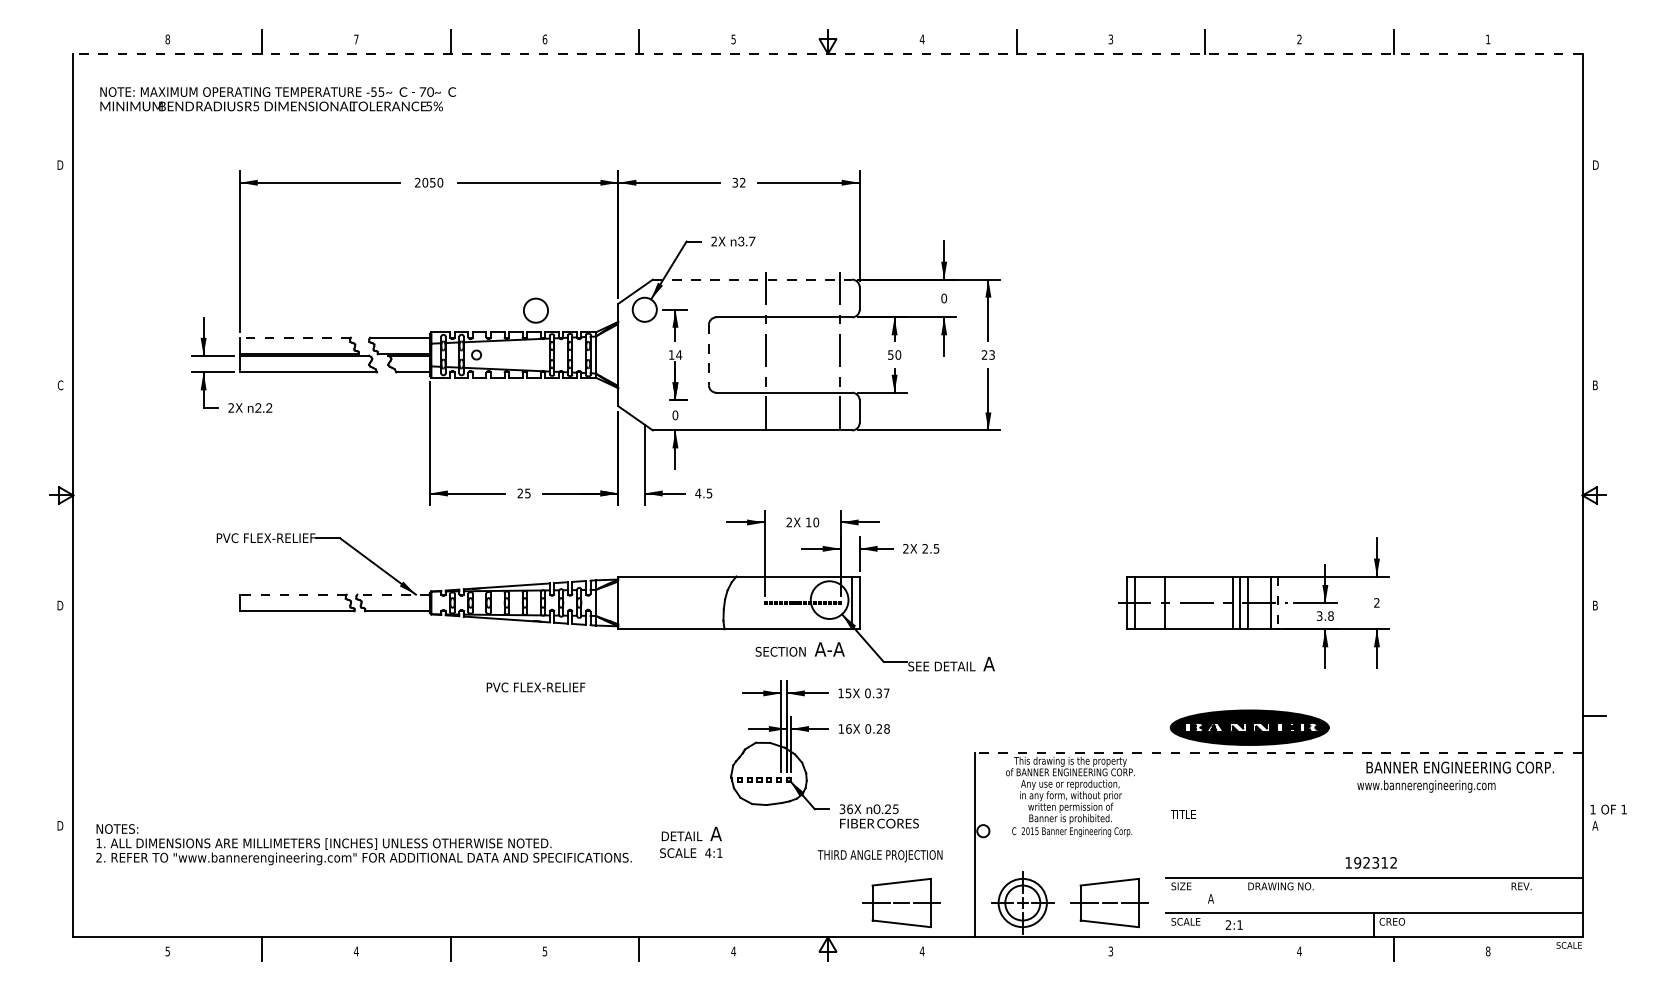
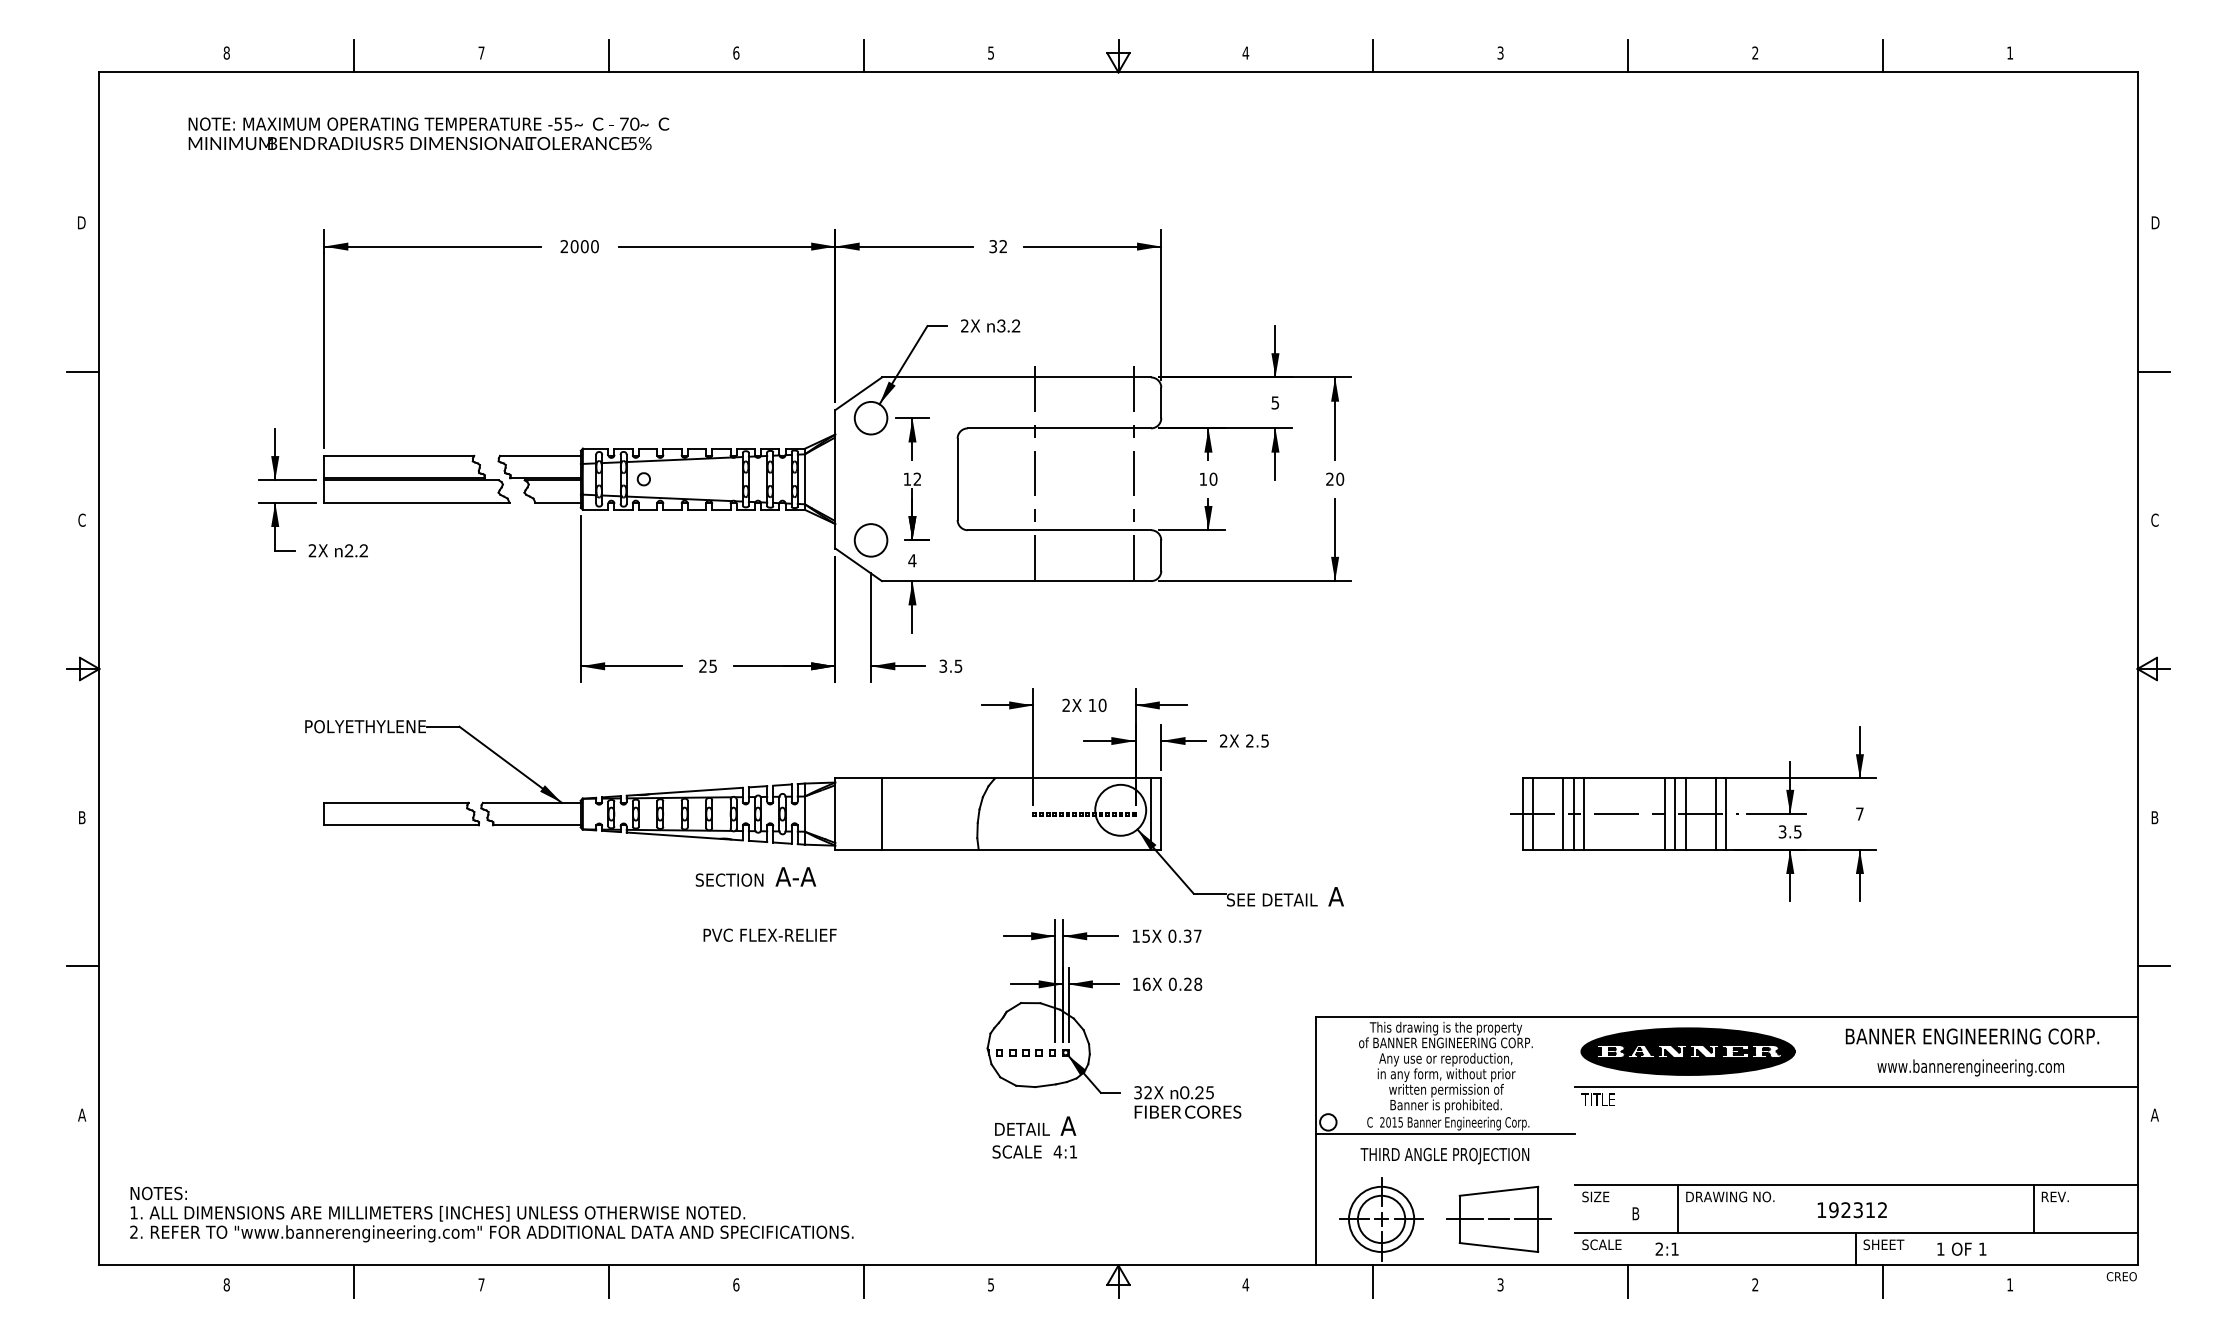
line: (828, 53) -> (1118, 72), dashed -> solid
text: (277, 99) -> (428, 133), moved
text: (432, 182) -> (584, 246), 2050 -> 2000
text: (751, 241) -> (1015, 325), 3.7 -> 3.2
line: (61, 275) -> (83, 371), added
line: (1594, 275) -> (2153, 371), added
line: (752, 279) -> (1016, 377), dashed -> solid
text: (944, 298) -> (1275, 402), 0 -> 5
circle: (535, 310) -> (870, 540), moved
line: (294, 337) -> (398, 455), dashed -> solid
text: (679, 354) -> (917, 478), 14 -> 12
text: (890, 354) -> (1202, 478), 50 -> 10
text: (992, 354) -> (1340, 478), 23 -> 20
line: (708, 355) -> (957, 479), dashed -> solid
text: (1595, 384) -> (2154, 519), B -> C
text: (675, 415) -> (912, 560), 0 -> 4
text: (698, 492) -> (943, 665), 4.5 -> 3.5
text: (266, 538) -> (359, 726), PVC FLEX-RELIEF -> POLYETHYLENE
line: (292, 594) -> (395, 802), dashed -> solid
line: (393, 594) -> (531, 802), dashed -> solid
line: (652, 602) -> (881, 813), added
line: (1157, 602) -> (1563, 813), added
line: (1172, 602) -> (1583, 813), added
text: (1376, 602) -> (1859, 813), 2 -> 7
line: (1278, 603) -> (1726, 814), dashed -> solid
text: (60, 605) -> (81, 817), D -> B
text: (1330, 615) -> (1797, 831), 3.8 -> 3.5
text: (799, 649) -> (755, 876), moved
text: (535, 686) -> (769, 934), moved
line: (61, 715) -> (83, 966), added
part: (1249, 727) -> (1687, 1051), moved
line: (1278, 753) -> (1726, 1017), dashed -> solid
text: (1426, 786) -> (1970, 1067), moved
line: (1374, 805) -> (1856, 1087), added
text: (850, 809) -> (1148, 1092), 36X -> 32X
text: (1608, 809) -> (1961, 1248), moved
text: (60, 825) -> (82, 1114), D -> A
line: (1070, 839) -> (1445, 1133), added
text: (691, 842) -> (1034, 1137), moved
text: (363, 844) -> (491, 1214), moved
text: (879, 856) -> (1444, 1156), moved
text: (1370, 863) -> (1851, 1210), moved
line: (1242, 895) -> (1678, 1209), added
line: (1506, 895) -> (2034, 1209), added
text: (1210, 898) -> (1635, 1213), A -> B
part: (901, 902) -> (1217, 1218), removed
text: (1394, 921) -> (1883, 1244), CREO -> SHEET
text: (1569, 945) -> (2119, 1276), SCALE -> CREO
line: (1016, 948) -> (1373, 1281), added
line: (1205, 948) -> (1628, 1281), added
text: (167, 951) -> (226, 1284), 5 -> 8
text: (356, 951) -> (481, 1284), 4 -> 7
text: (545, 951) -> (736, 1284), 5 -> 6
text: (733, 951) -> (990, 1284), 4 -> 5
text: (1299, 951) -> (1755, 1284), 4 -> 2
text: (1488, 951) -> (2010, 1284), 8 -> 1

